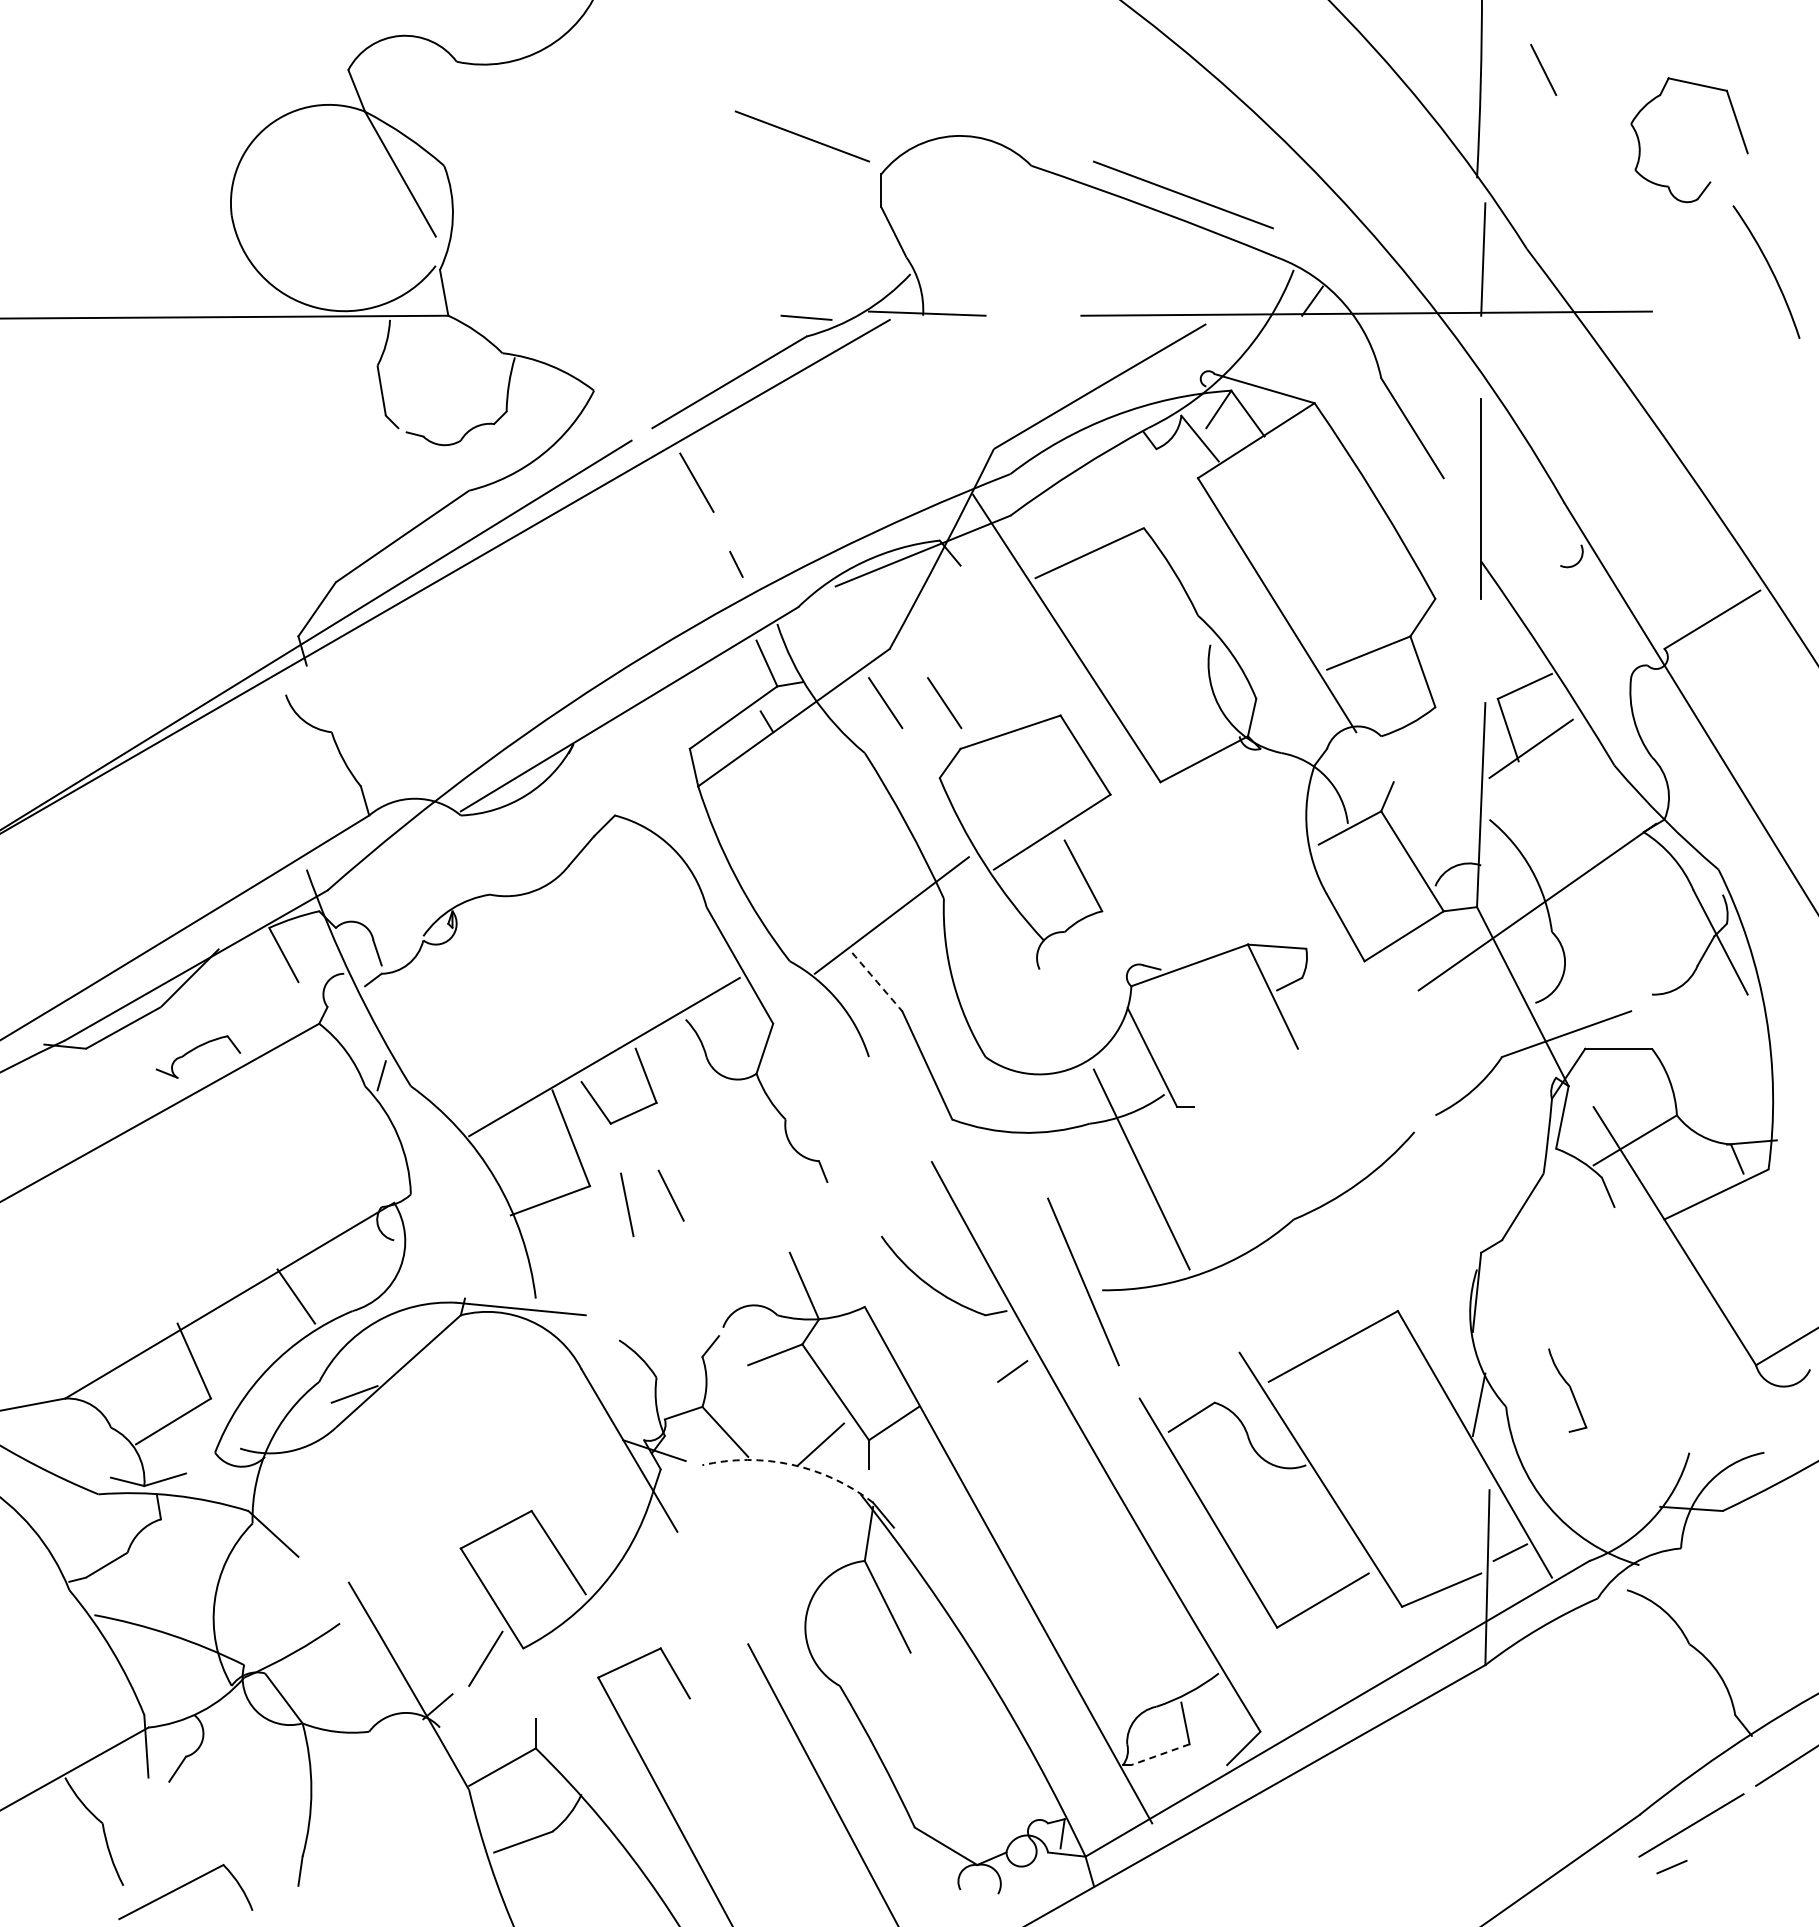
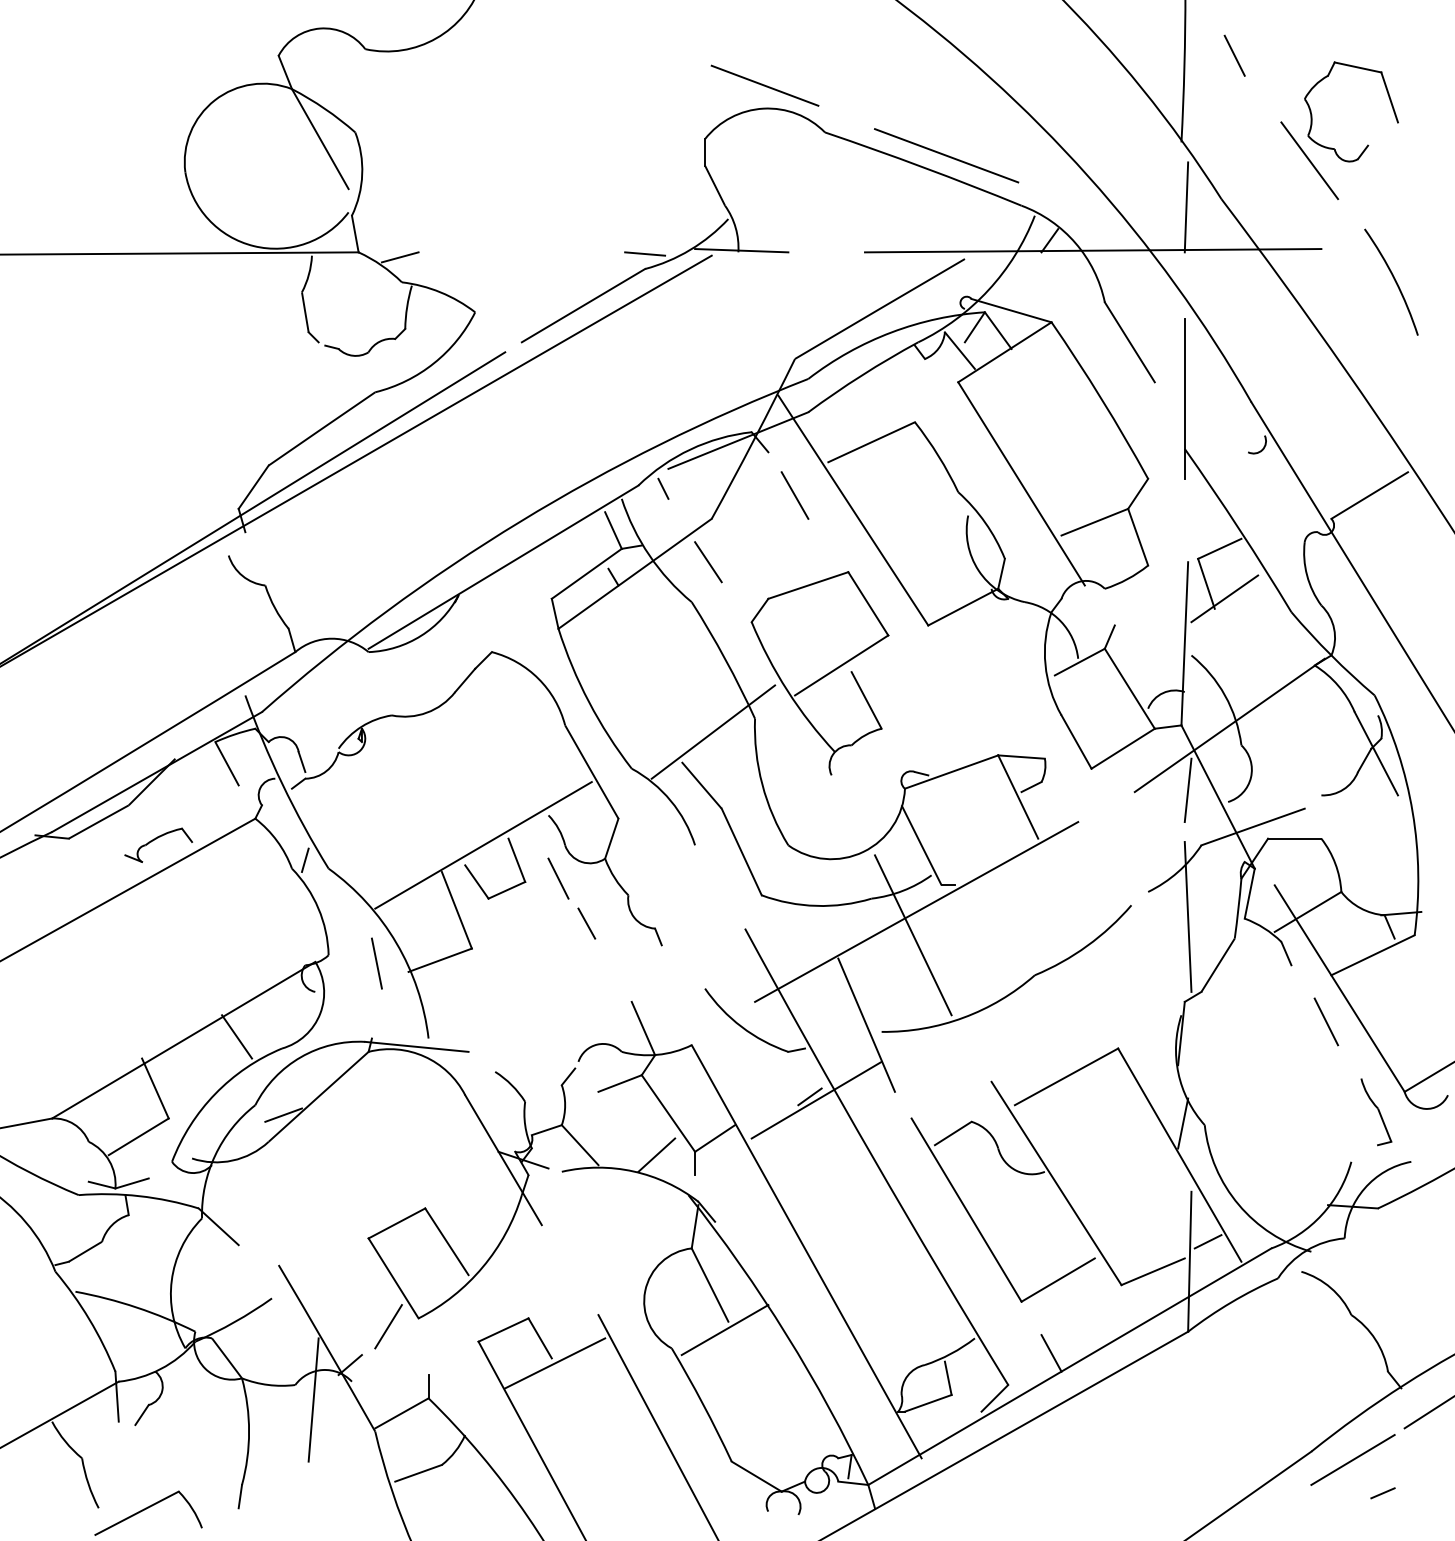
line: (802, 136) -> (765, 85), moved
line: (1636, 201) -> (1309, 160), added
arc: (1770, 270) -> (1394, 280), moved
line: (500, 321) -> (400, 256), added
line: (696, 482) -> (794, 495), moved
line: (736, 563) -> (663, 488), moved
line: (944, 703) -> (755, 562), removed
arc: (877, 982) -> (701, 785), dashed -> solid
line: (1485, 987) -> (1188, 789), added
line: (1145, 1139) -> (916, 911), added
line: (1485, 1146) -> (1188, 916), added
line: (733, 1154) -> (586, 923), added
line: (670, 1195) -> (557, 878), moved
line: (627, 1204) -> (377, 963), moved
line: (1657, 1277) -> (1325, 1021), added
line: (1020, 1375) -> (816, 1100), added
part: (1567, 1390) -> (1376, 1112), moved
arc: (791, 1464) -> (633, 1171), dashed -> solid
line: (906, 1662) -> (725, 1329), added
line: (1314, 1692) -> (1051, 1353), added
line: (693, 1704) -> (554, 1363), added
line: (391, 1750) -> (313, 1400), added
line: (1160, 1754) -> (928, 1403), dashed -> solid
line: (1671, 1866) -> (1382, 1492), moved

